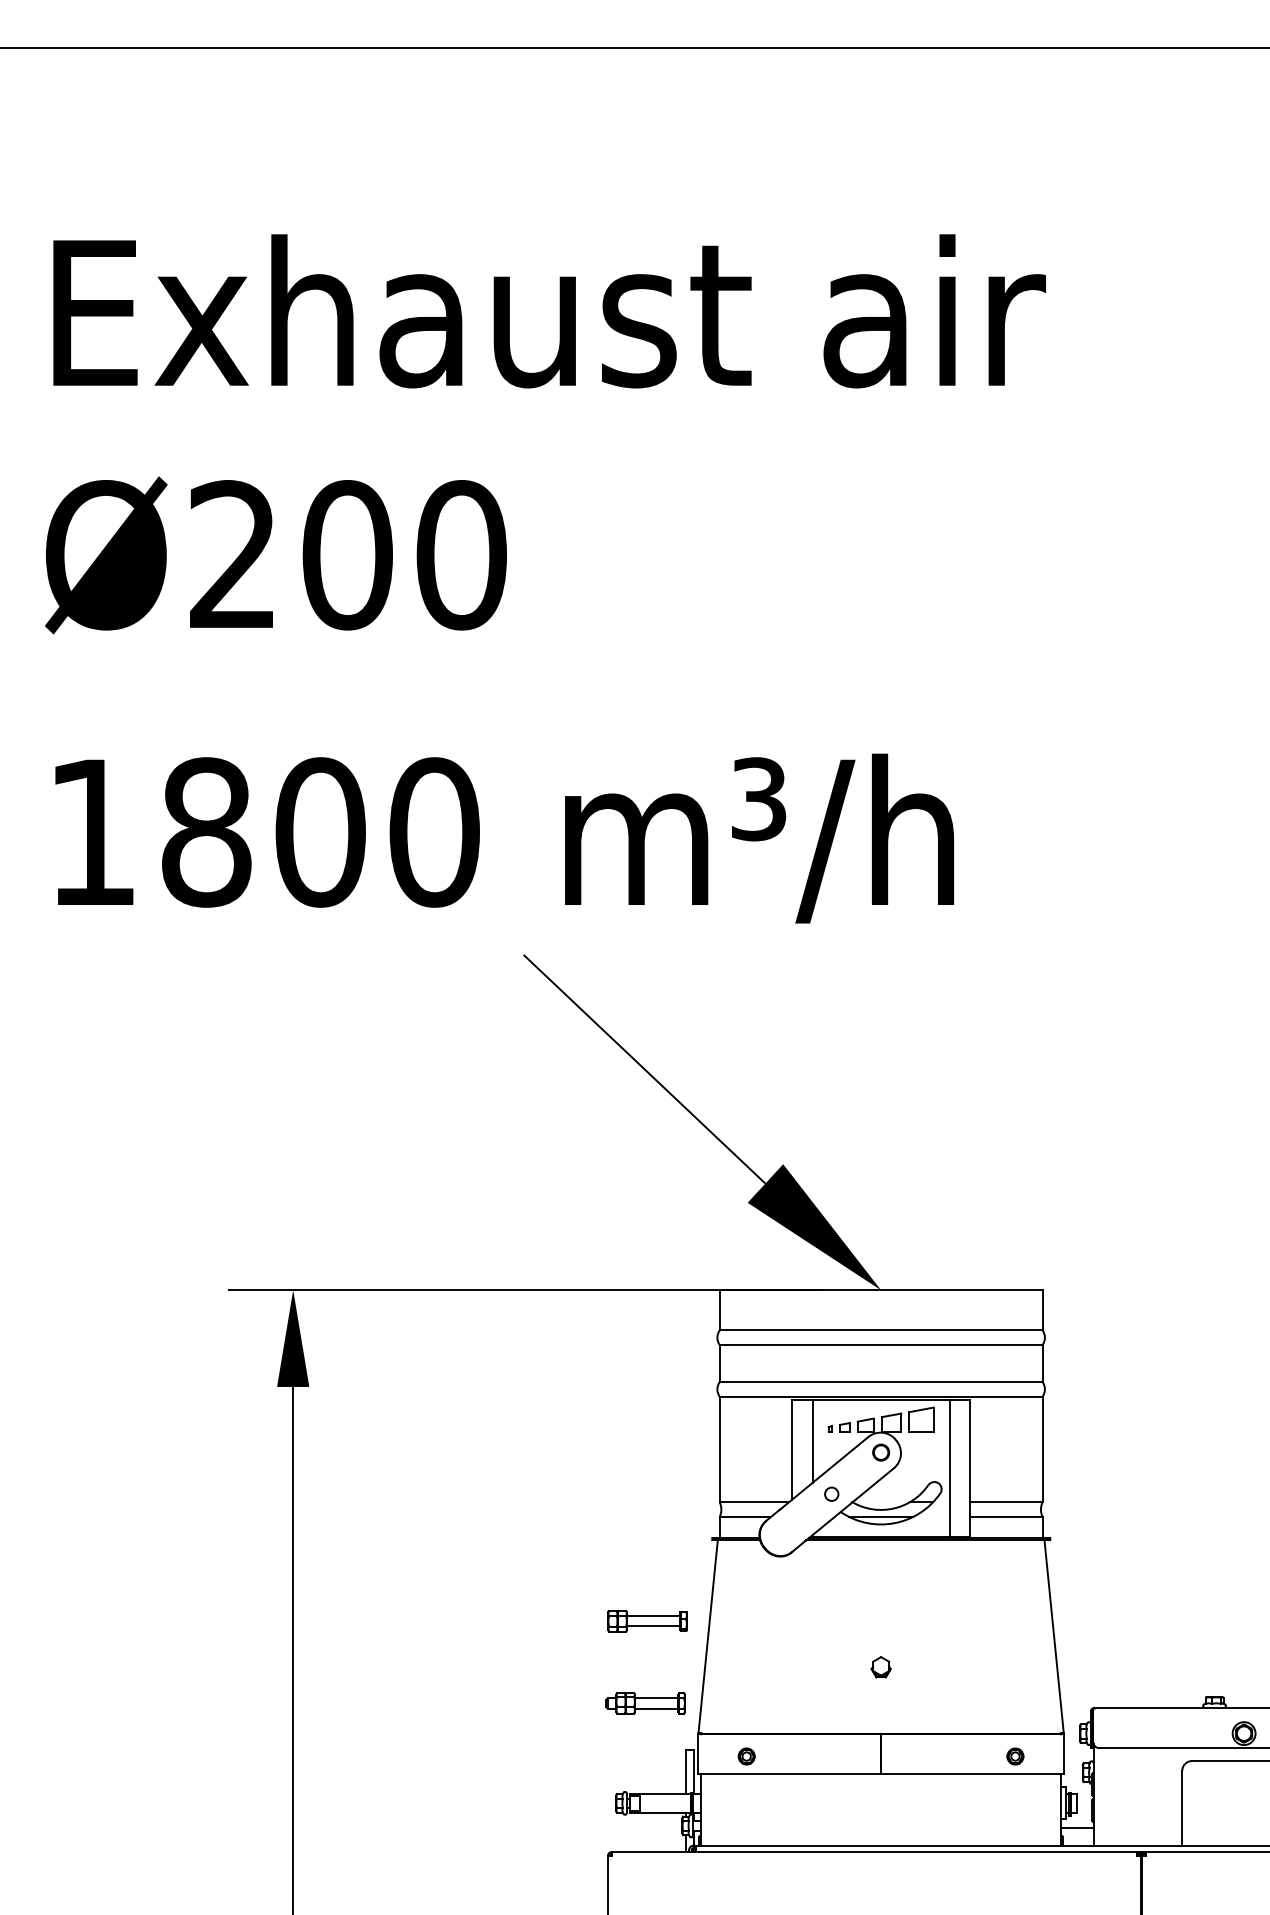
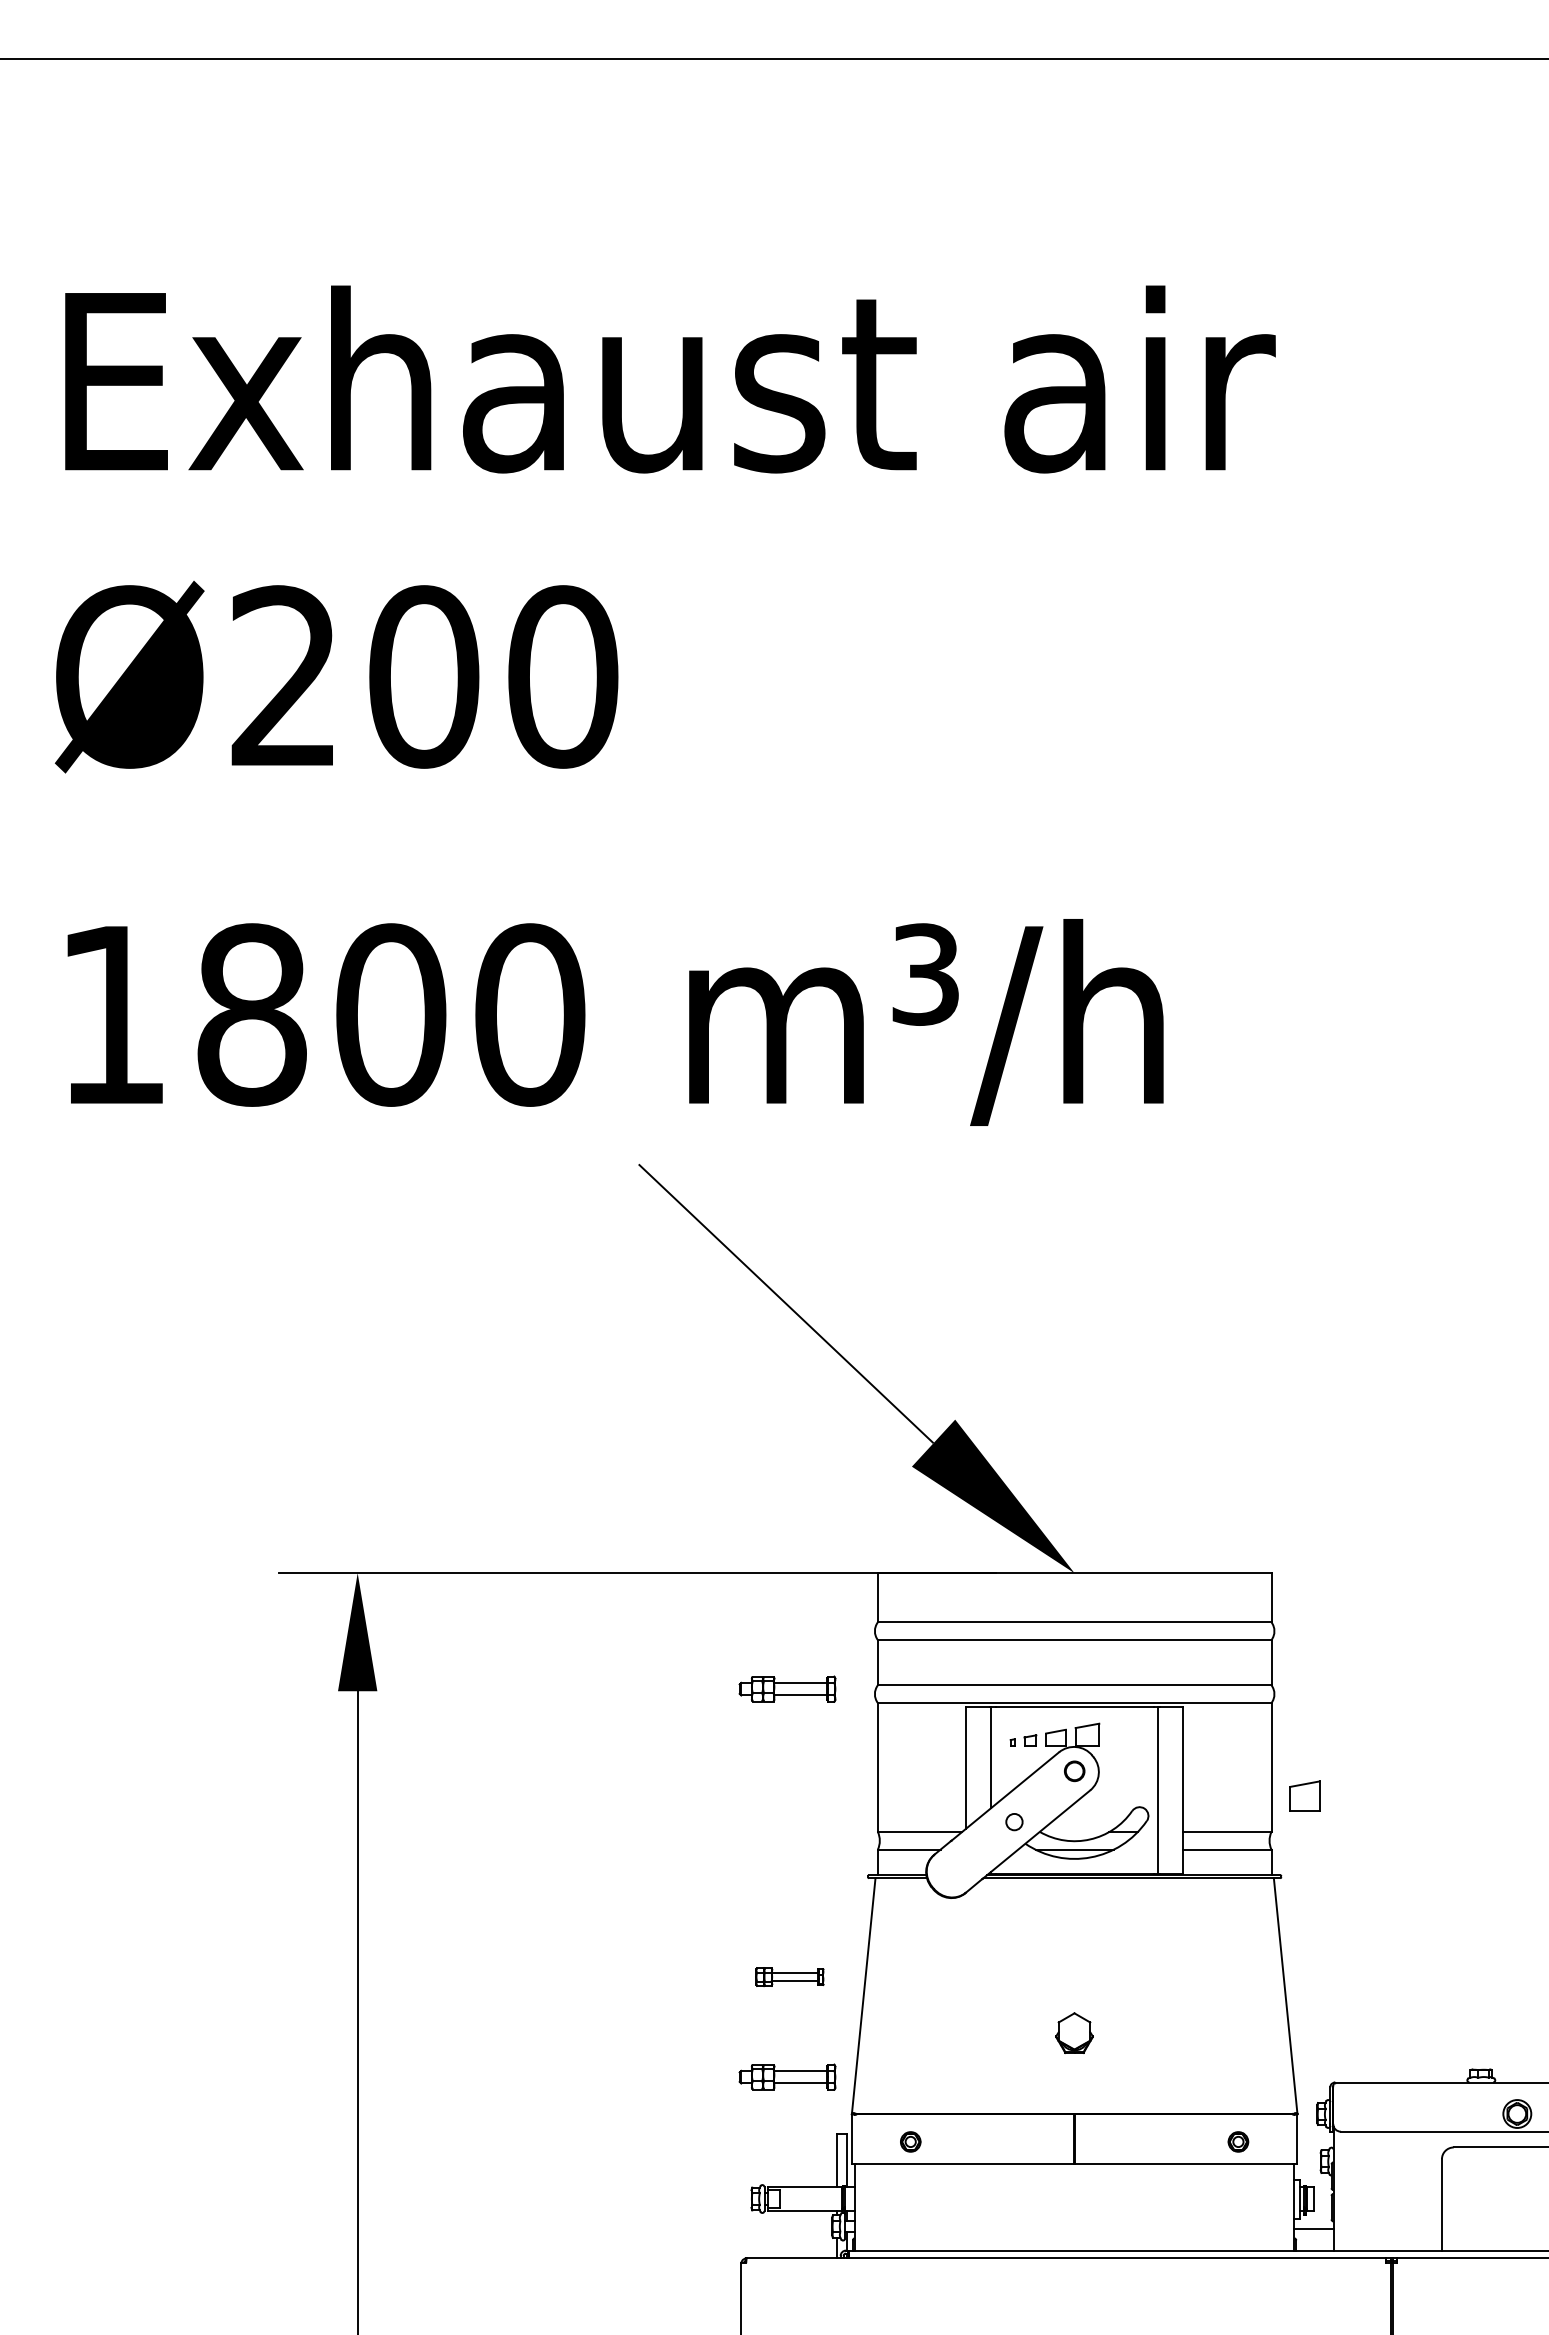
part: (645, 1384) -> (787, 1688), added
part: (921, 1419) -> (1304, 1795), moved
part: (647, 1620) -> (789, 1976), size x0.7
part: (881, 1666) -> (1074, 2032), size x1.6

